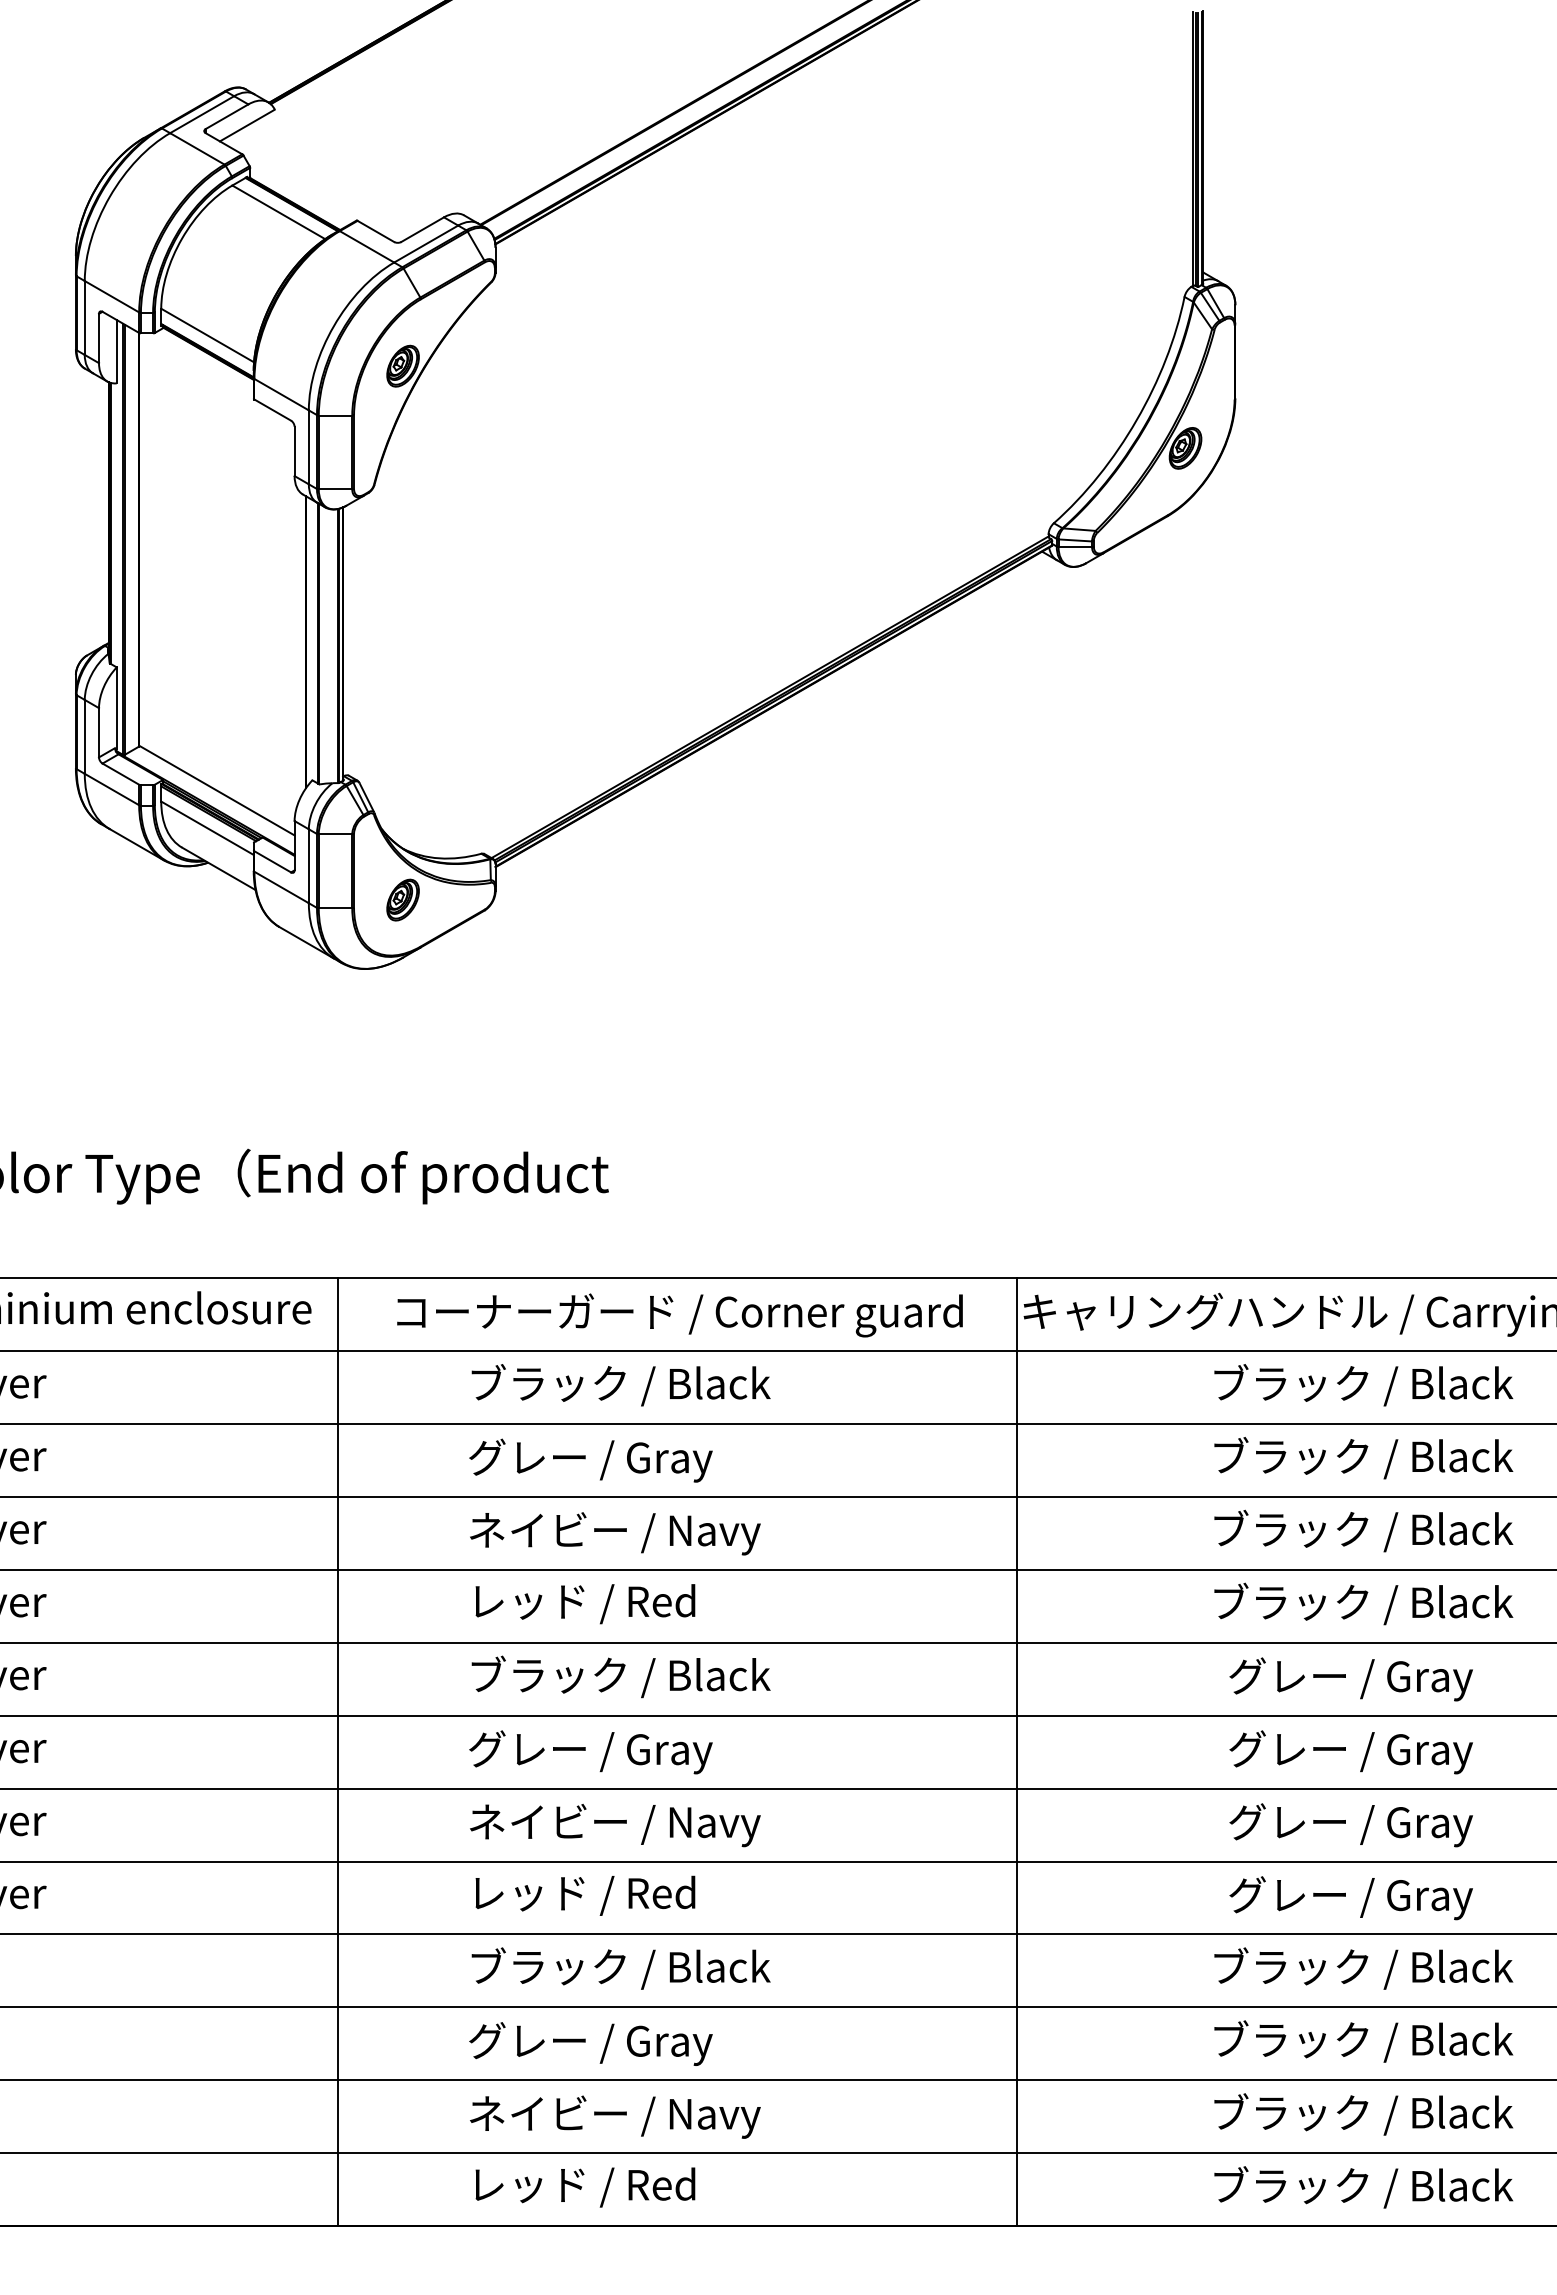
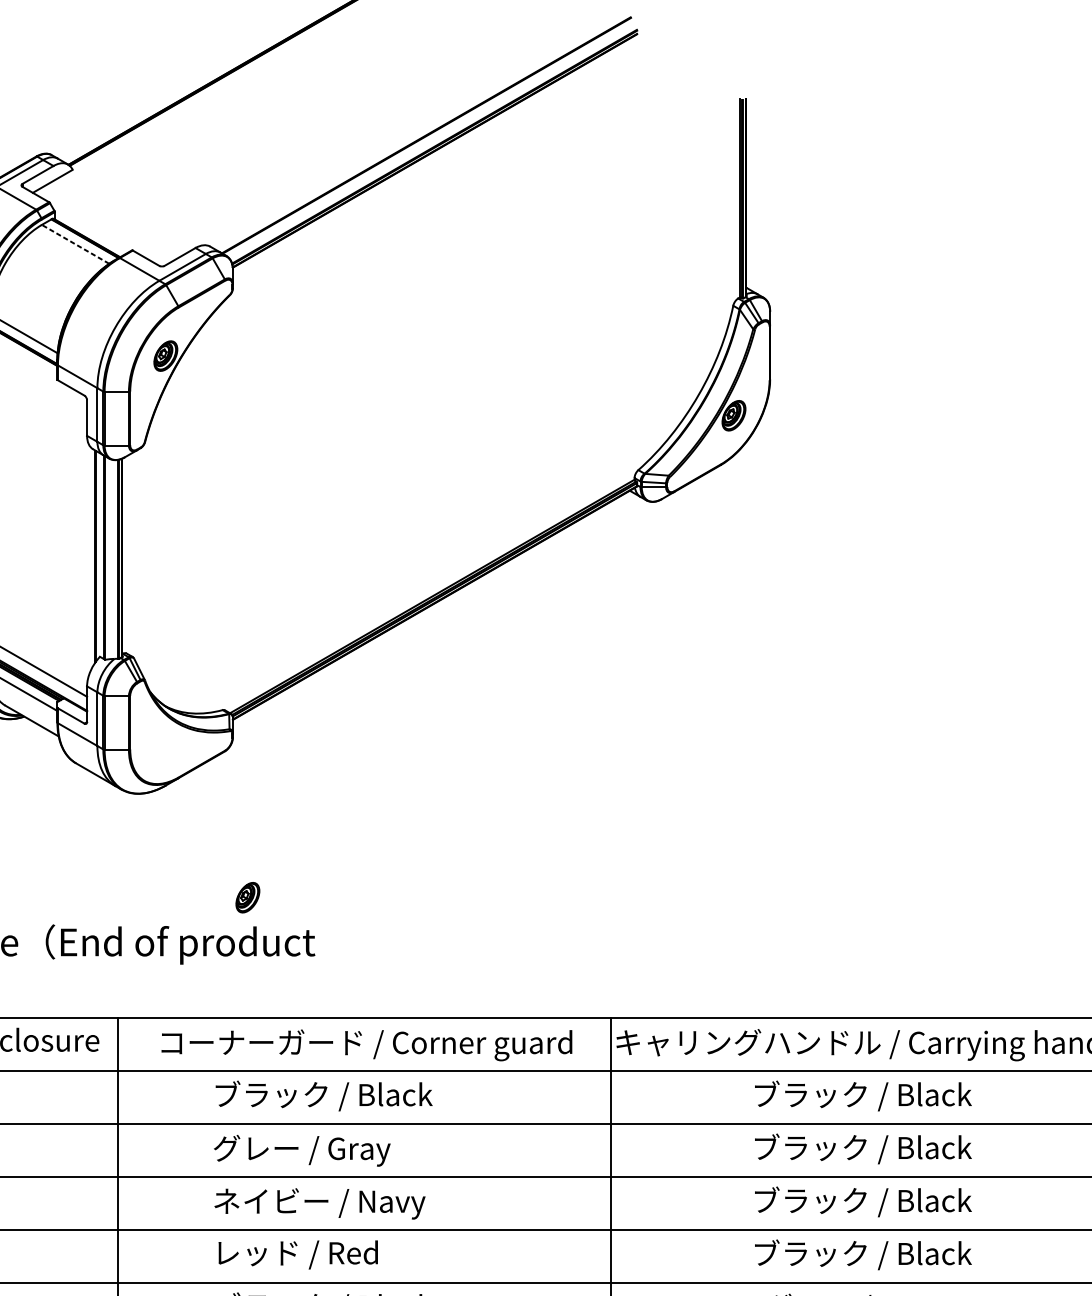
line: (278, 212) -> (75, 244), solid -> dashed
part: (402, 899) -> (247, 897), moved

